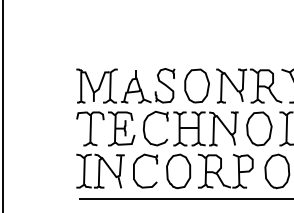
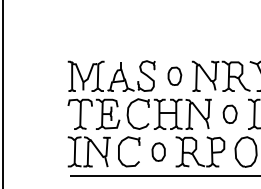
part: (196, 85) -> (174, 75), size x0.6
part: (259, 128) -> (230, 114), size x0.6
part: (178, 171) -> (158, 152), size x0.6

